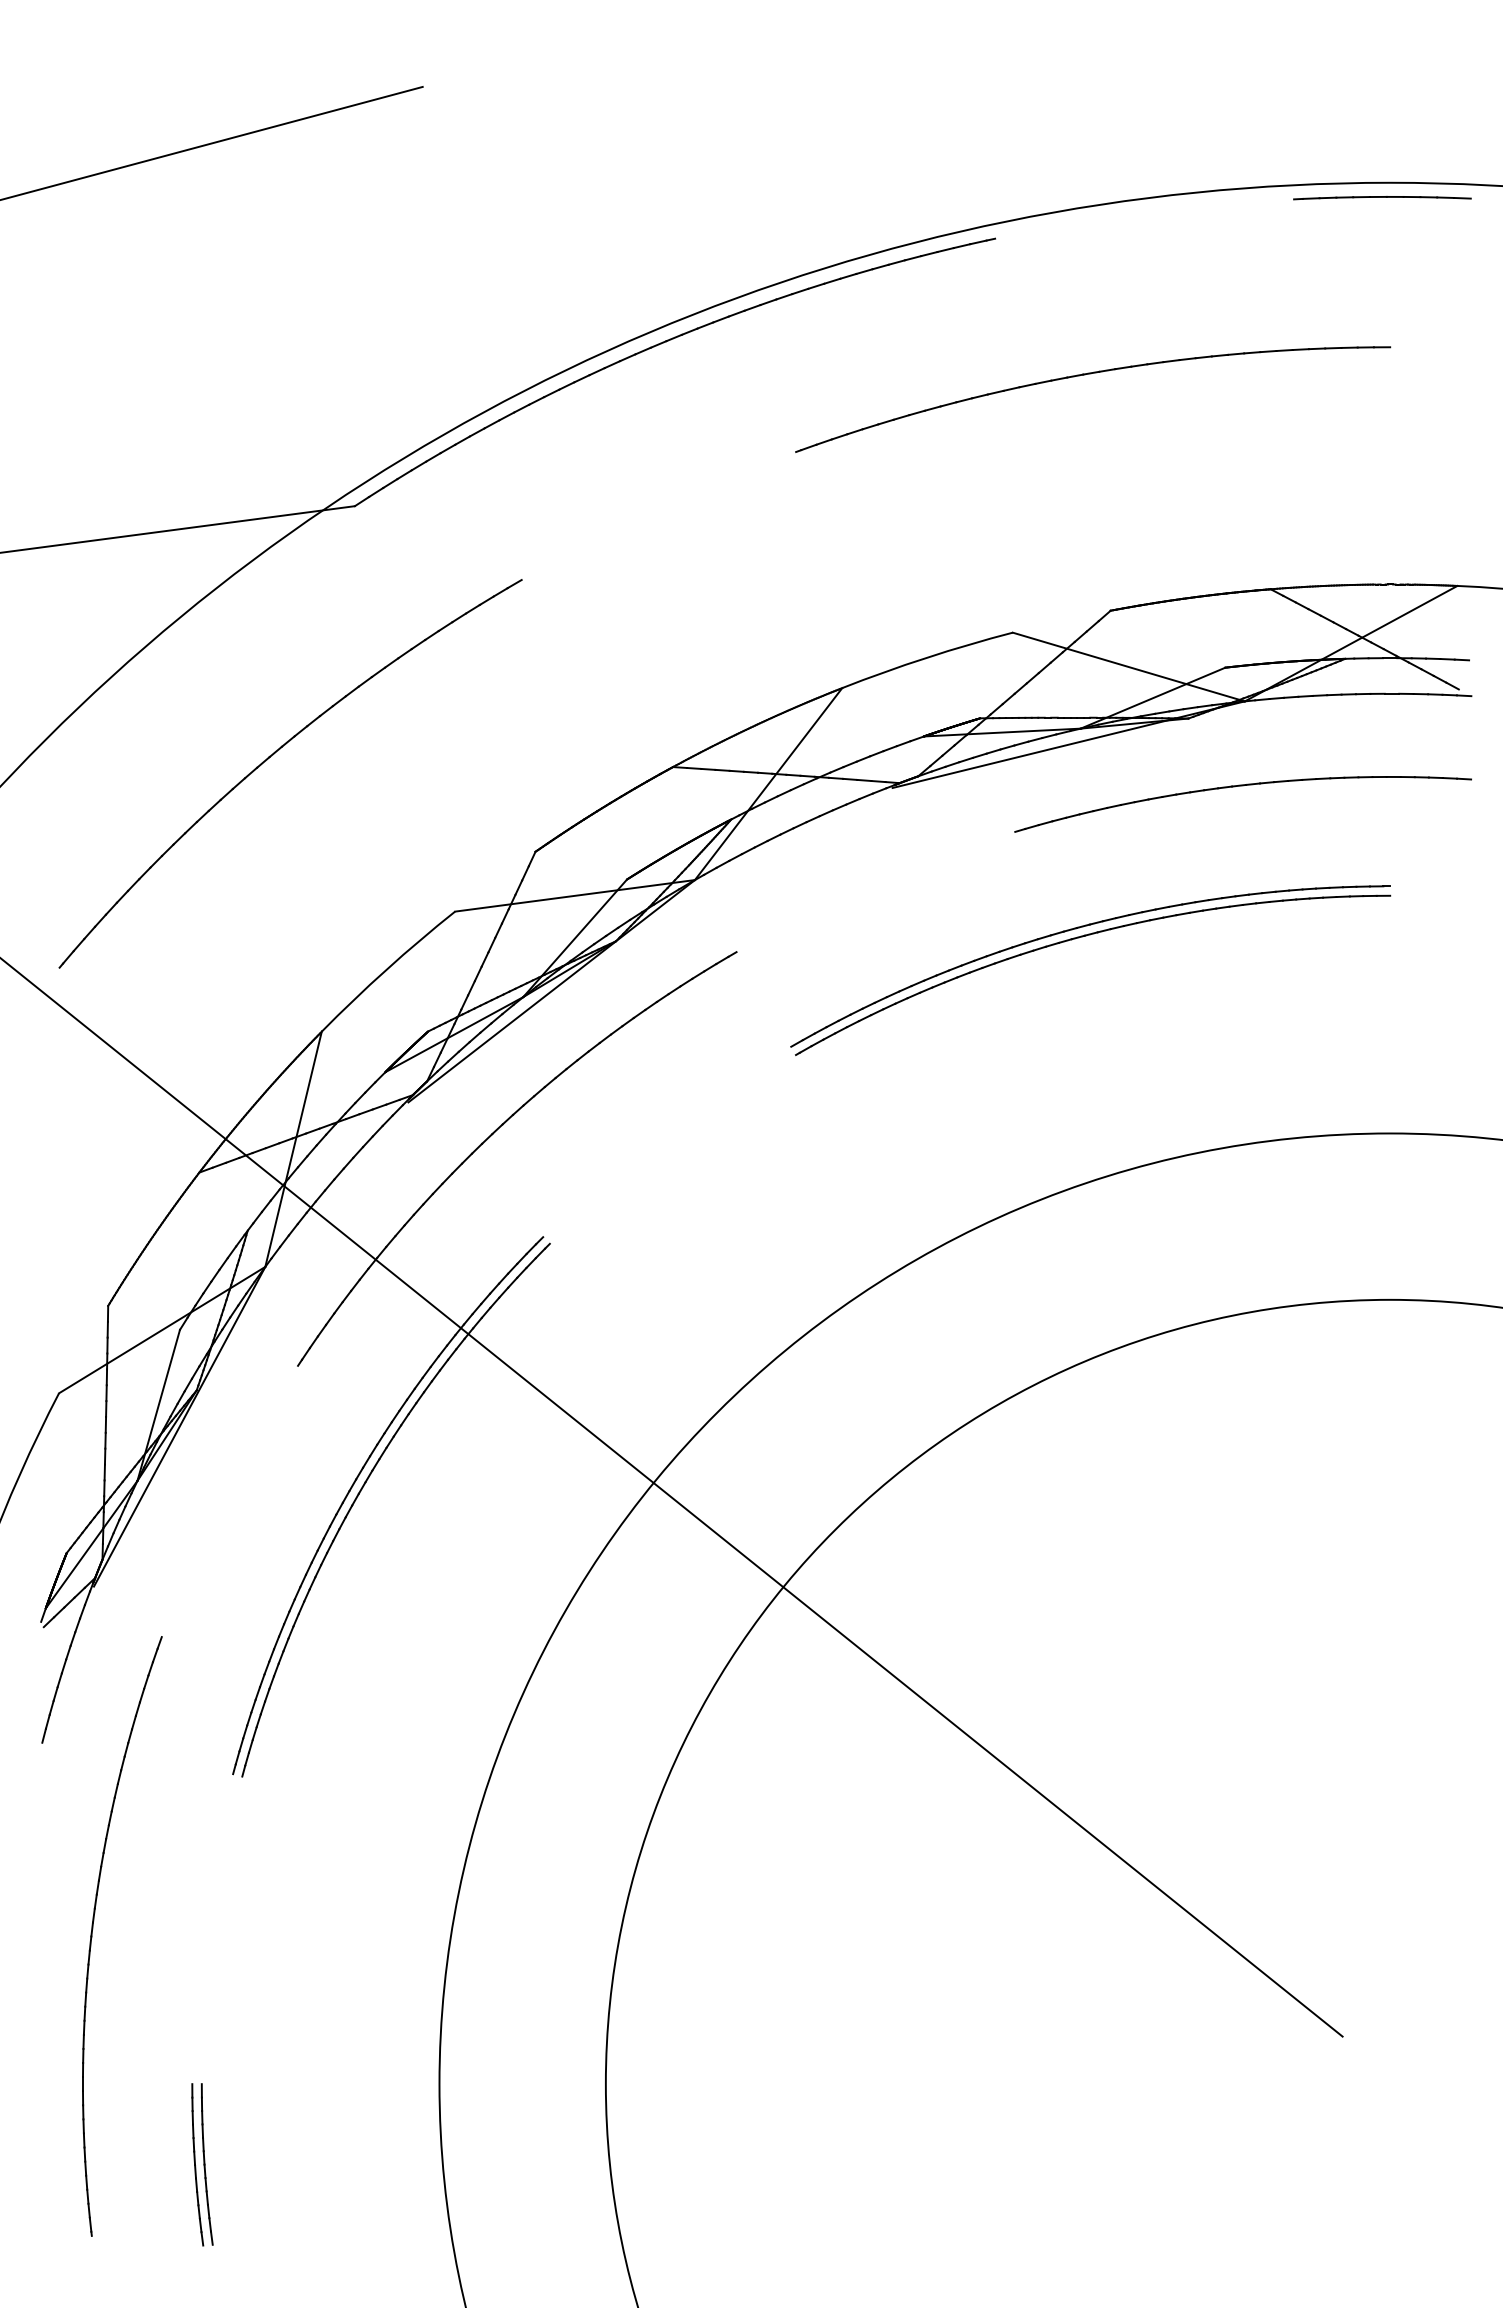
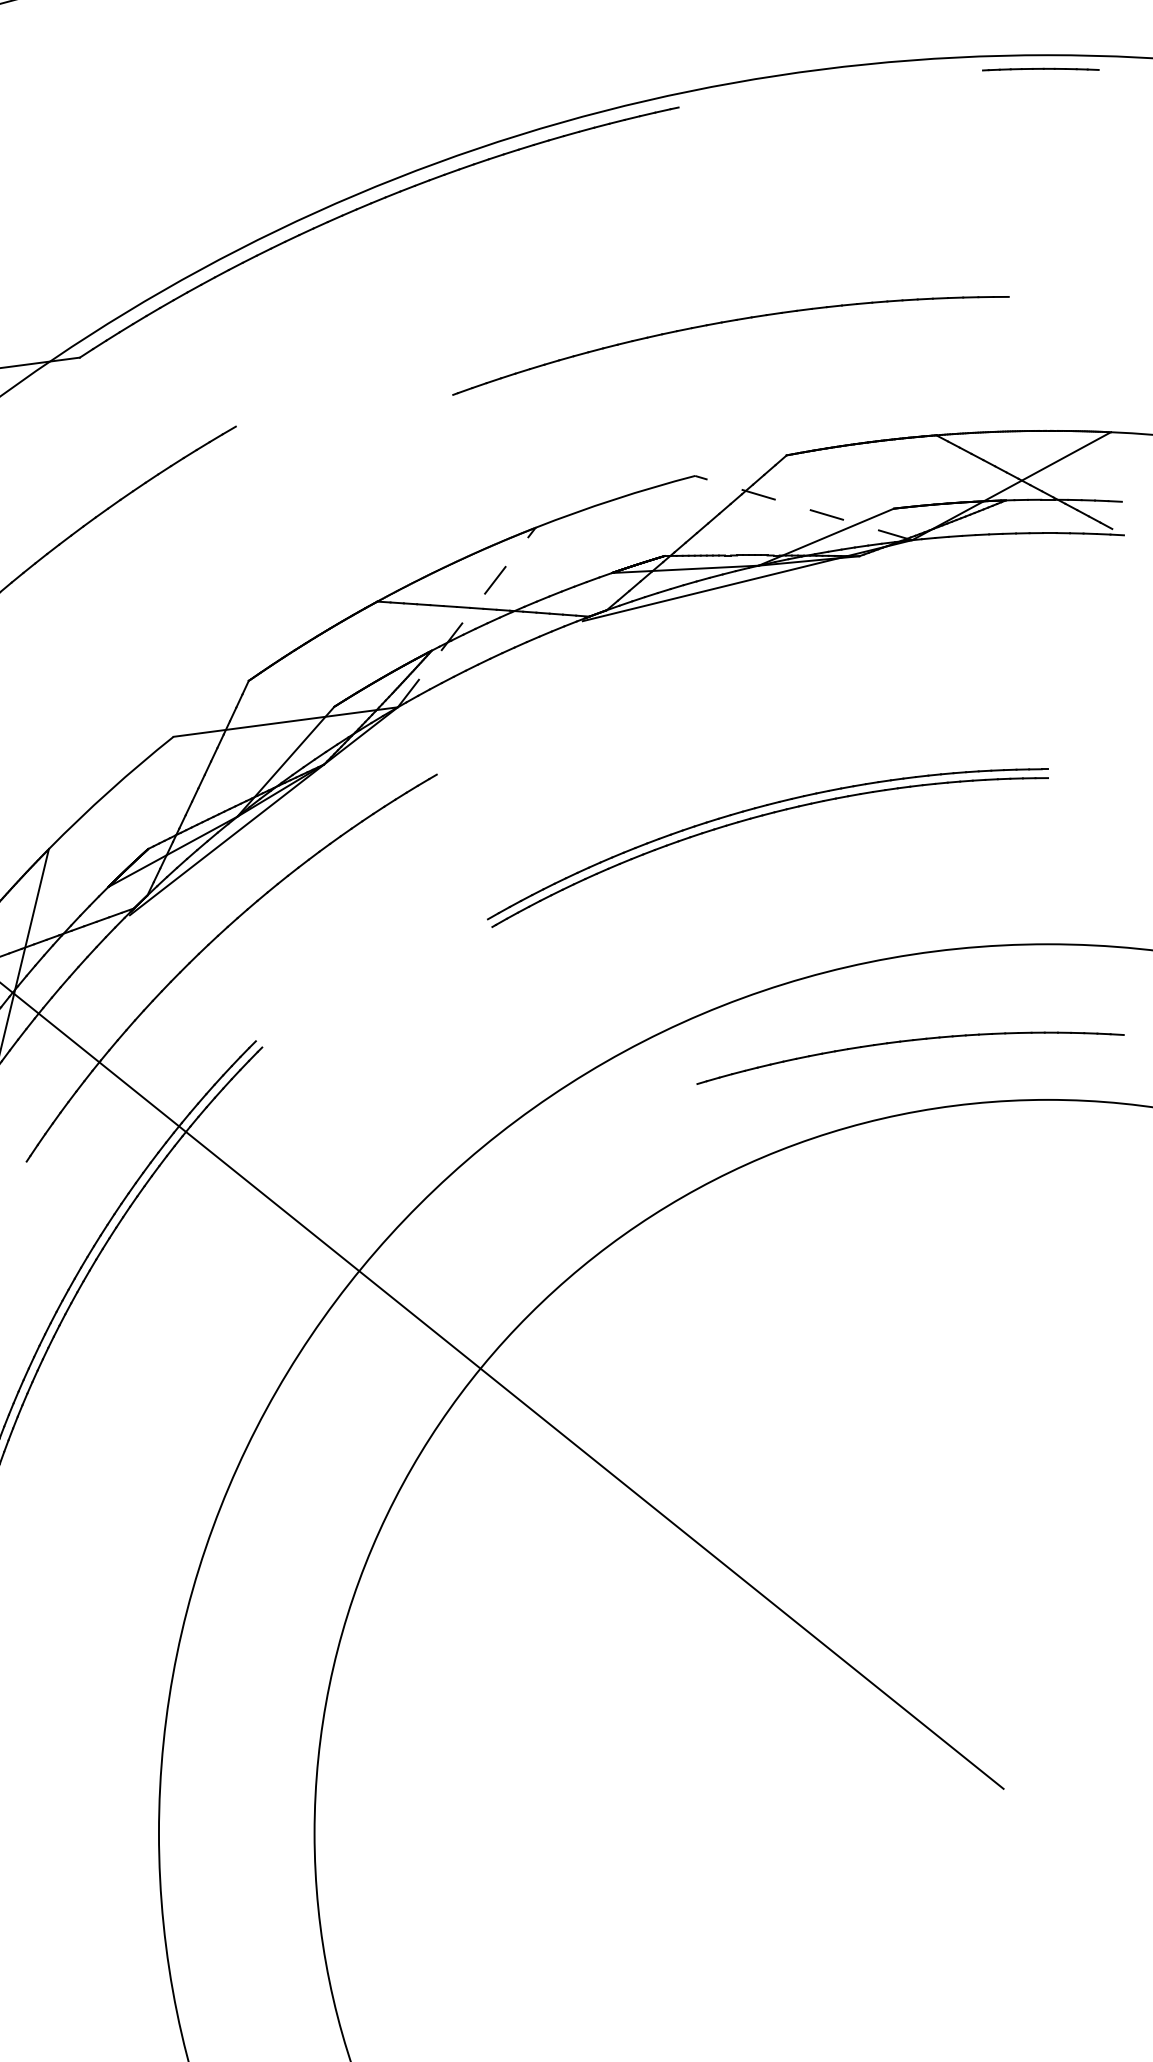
part: (1382, 198) -> (1040, 69), size x0.7
part: (1091, 374) -> (729, 322), moved
line: (1128, 667) -> (803, 508), solid -> dashed
line: (768, 784) -> (466, 617), solid -> dashed
part: (1242, 786) -> (909, 1041), moved
part: (1079, 938) -> (757, 818), moved

